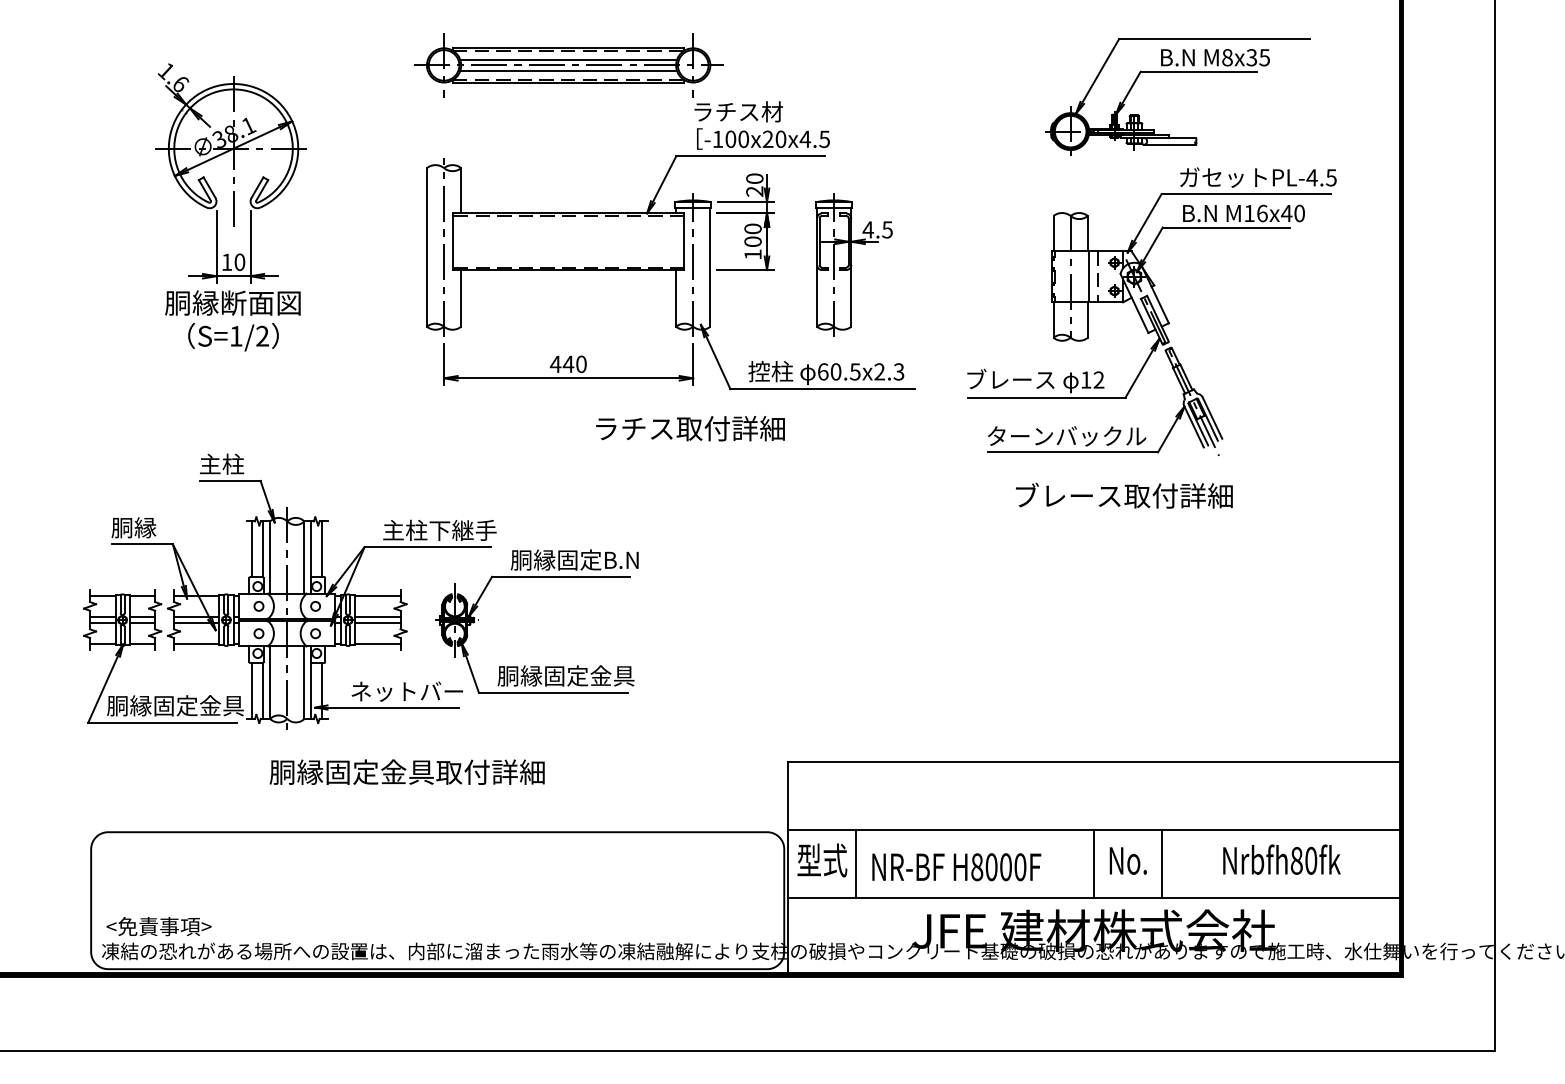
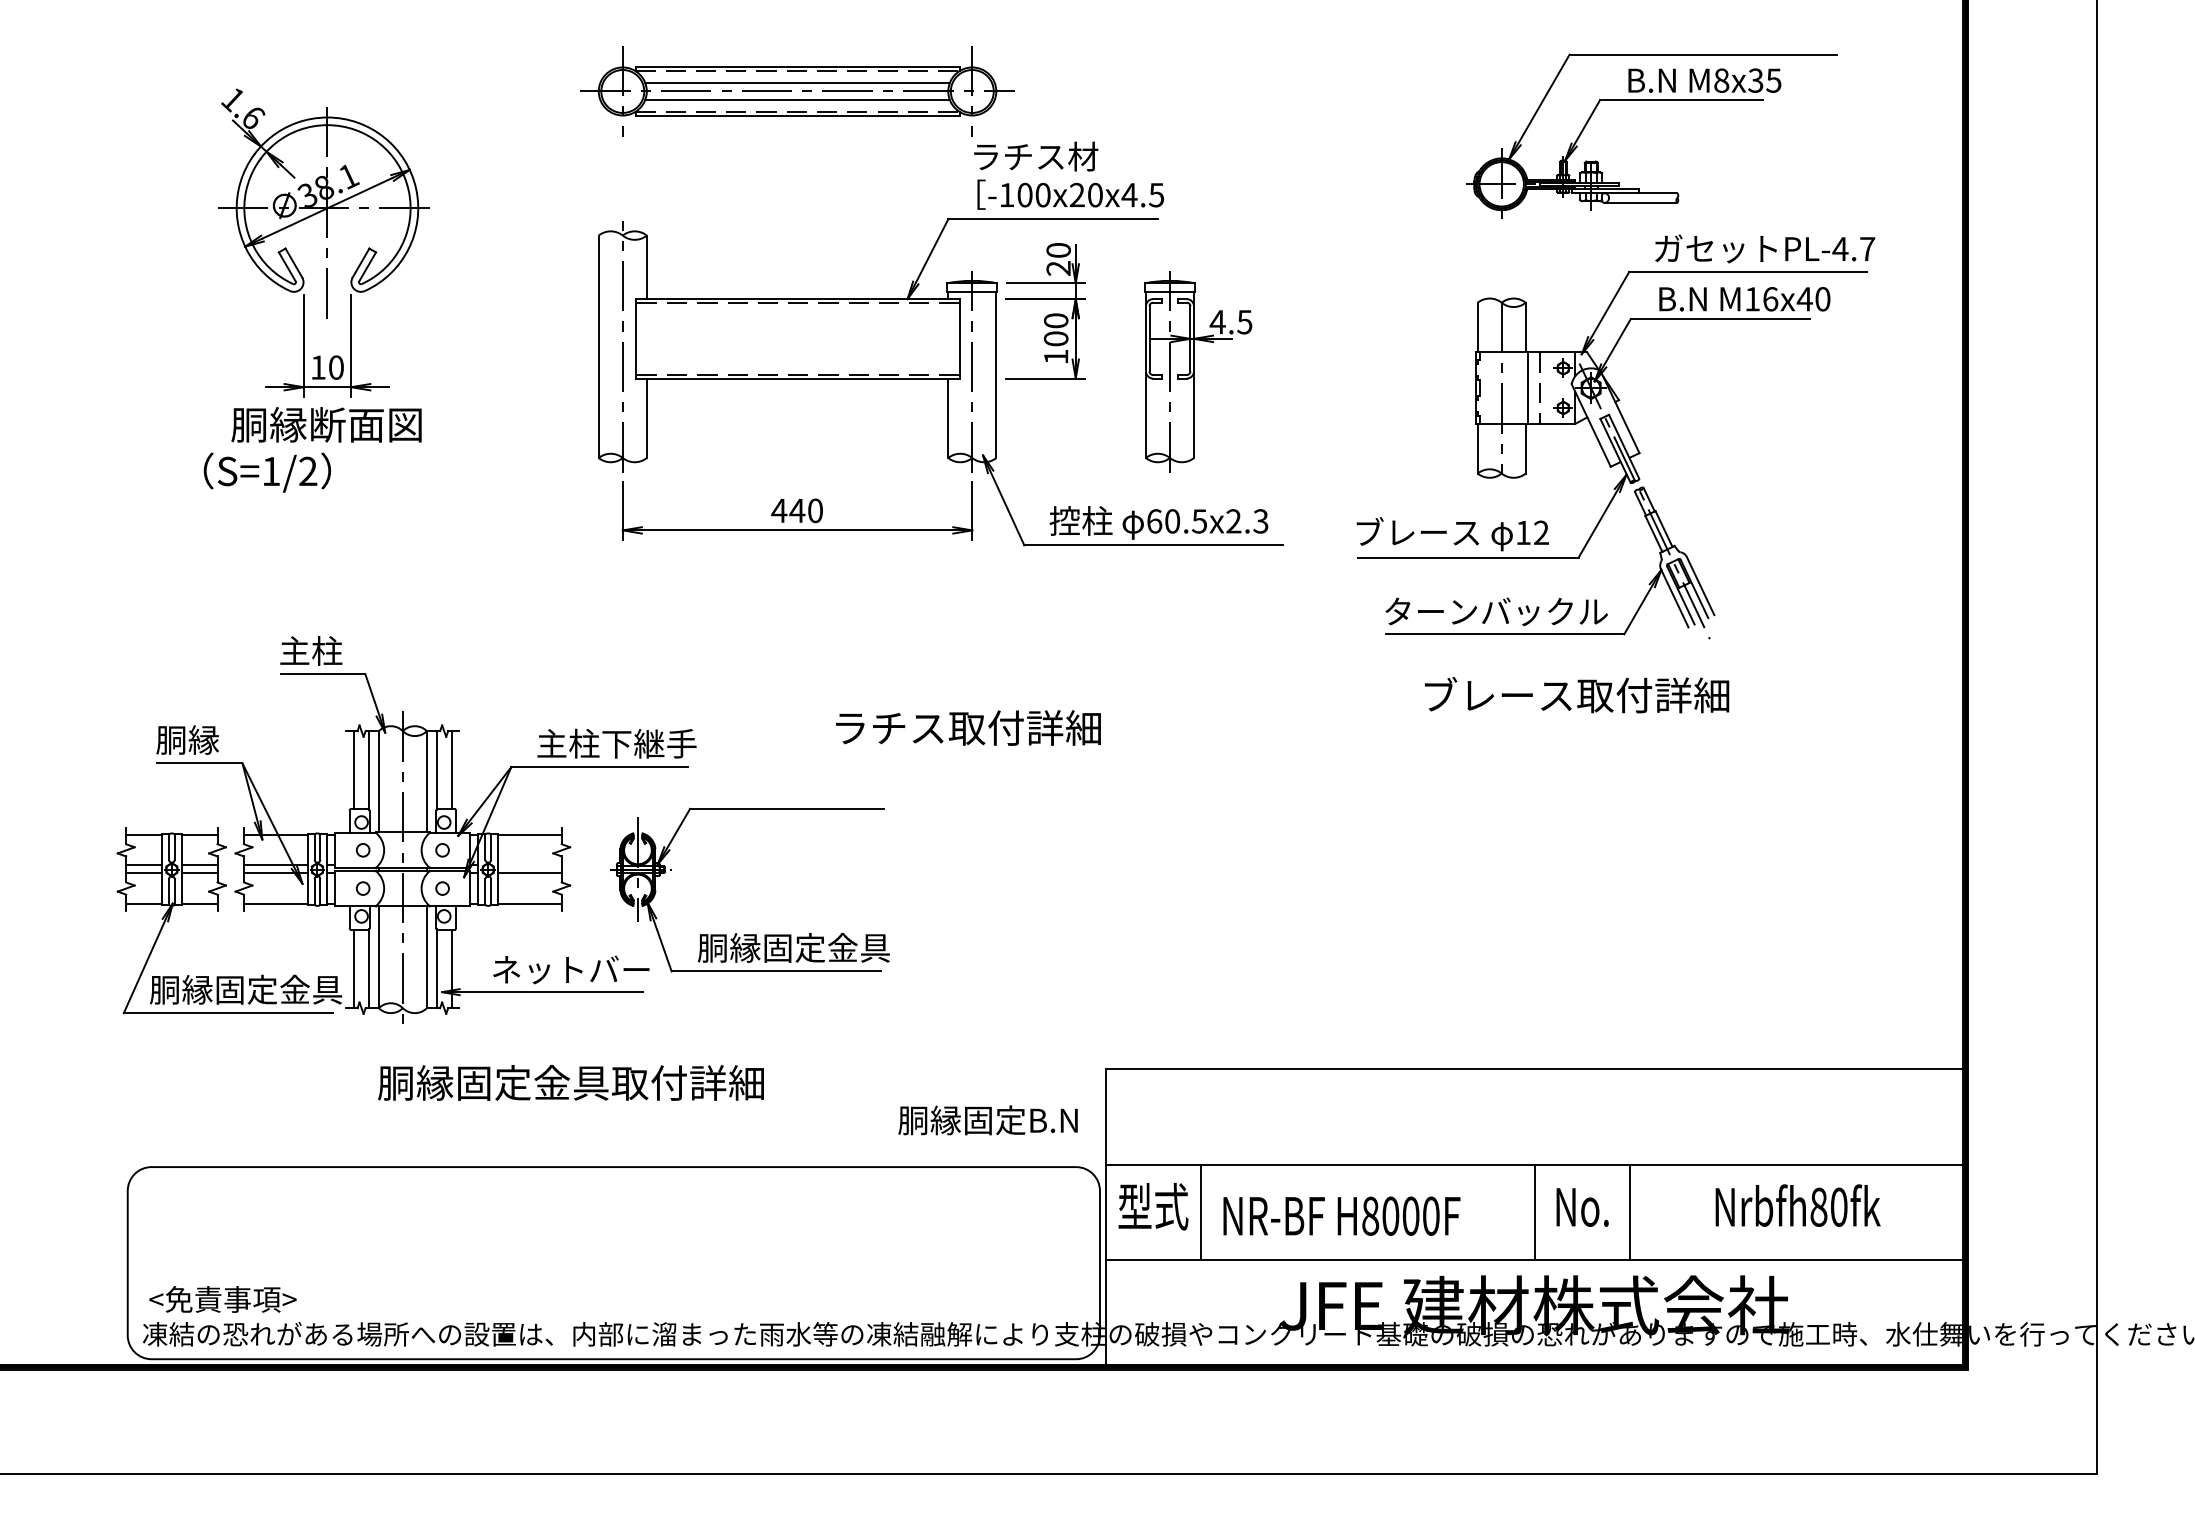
text: (1331, 178) -> (1867, 249), PL-4.5 -> PL-4.7
text: (232, 337) -> (266, 472), moved
text: (690, 428) -> (968, 727), moved
text: (574, 560) -> (987, 1120), moved
line: (377, 617) -> (529, 865), removed

